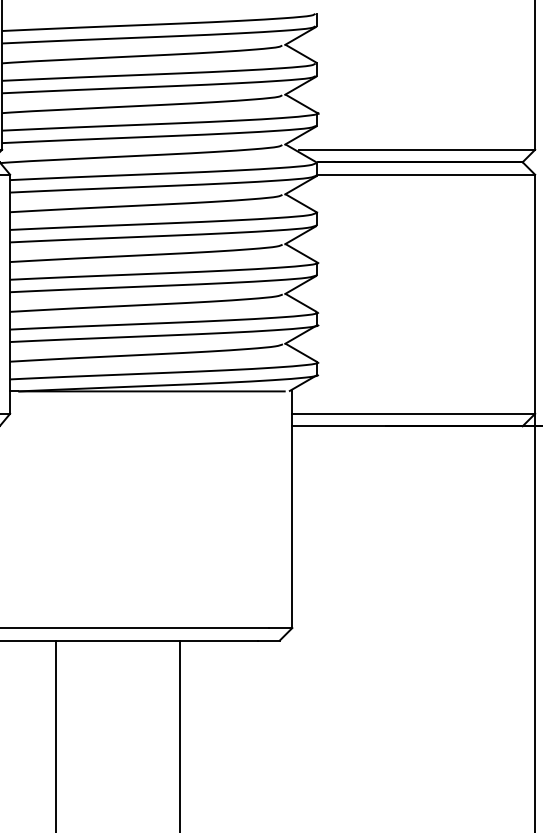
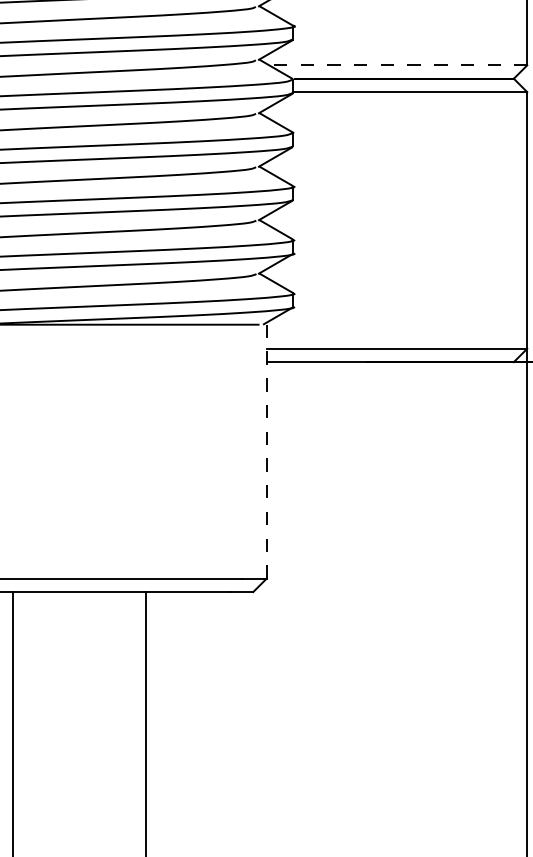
line: (417, 149) -> (400, 65), solid -> dashed
line: (292, 509) -> (266, 451), solid -> dashed

